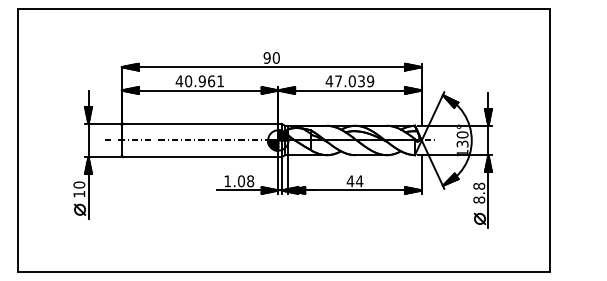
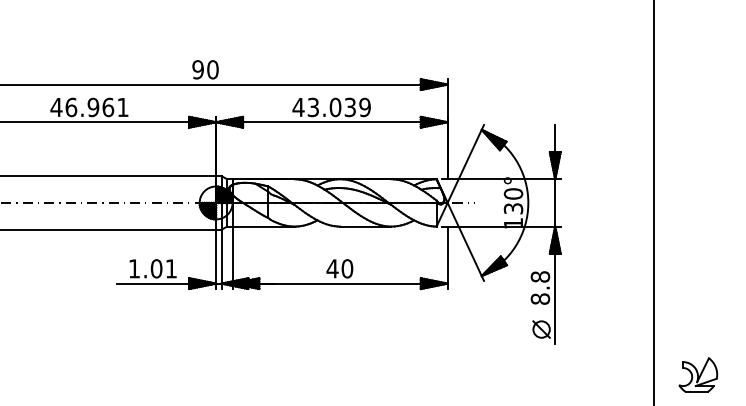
text: (188, 80) -> (71, 106), 40.961 -> 46.961
text: (338, 81) -> (313, 107), 47.039 -> 43.039
text: (250, 181) -> (171, 269), 1.08 -> 1.01
text: (359, 181) -> (347, 269), 44 -> 40
part: (576, 246) -> (697, 374), added

